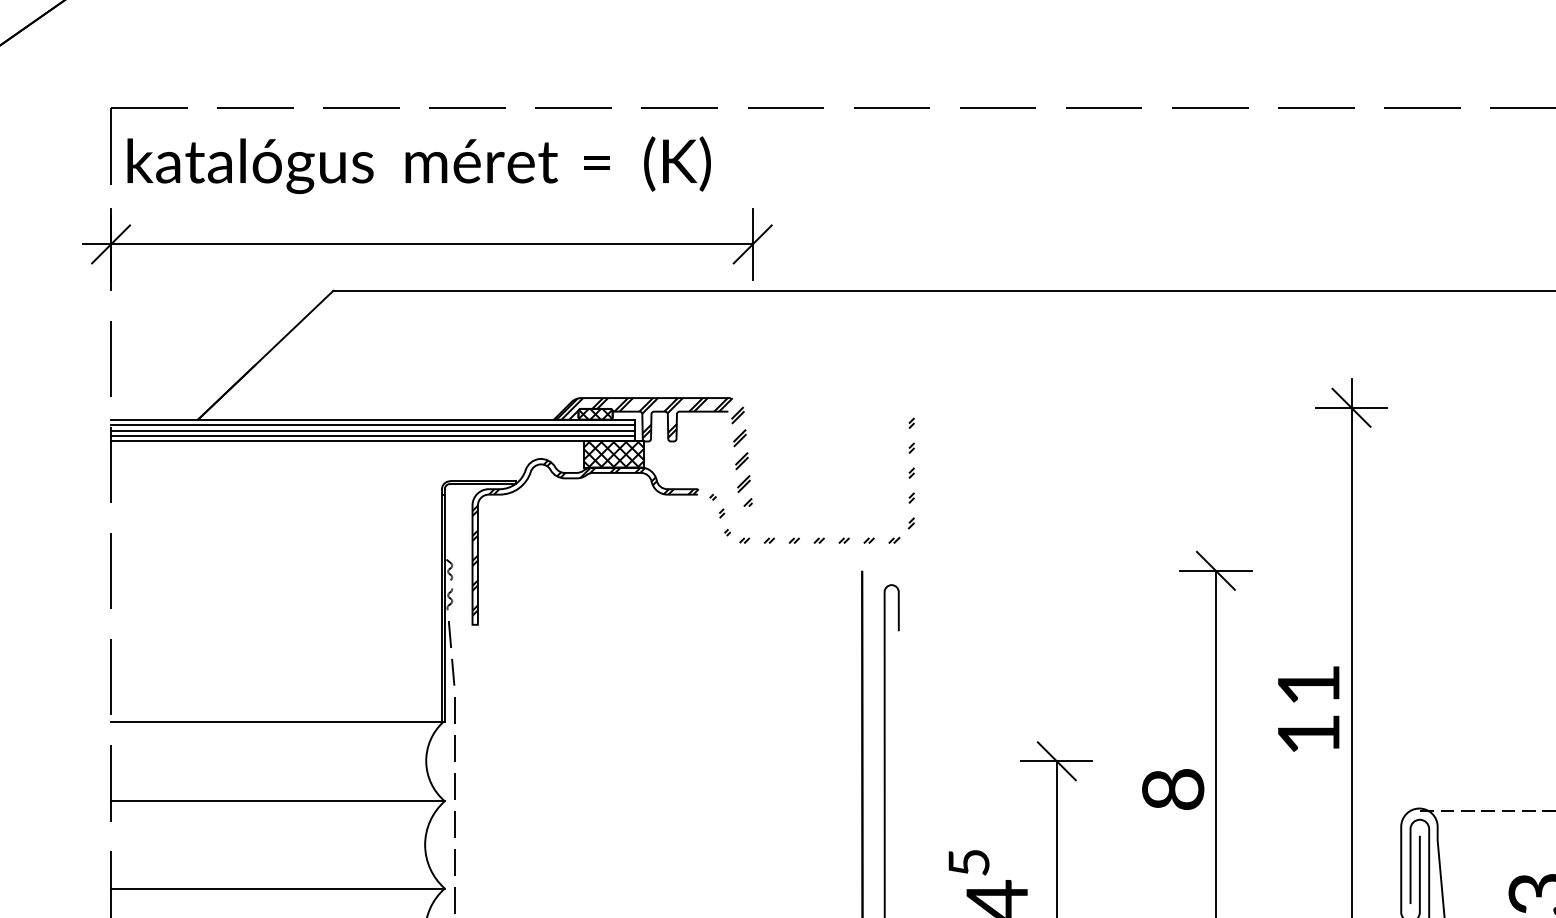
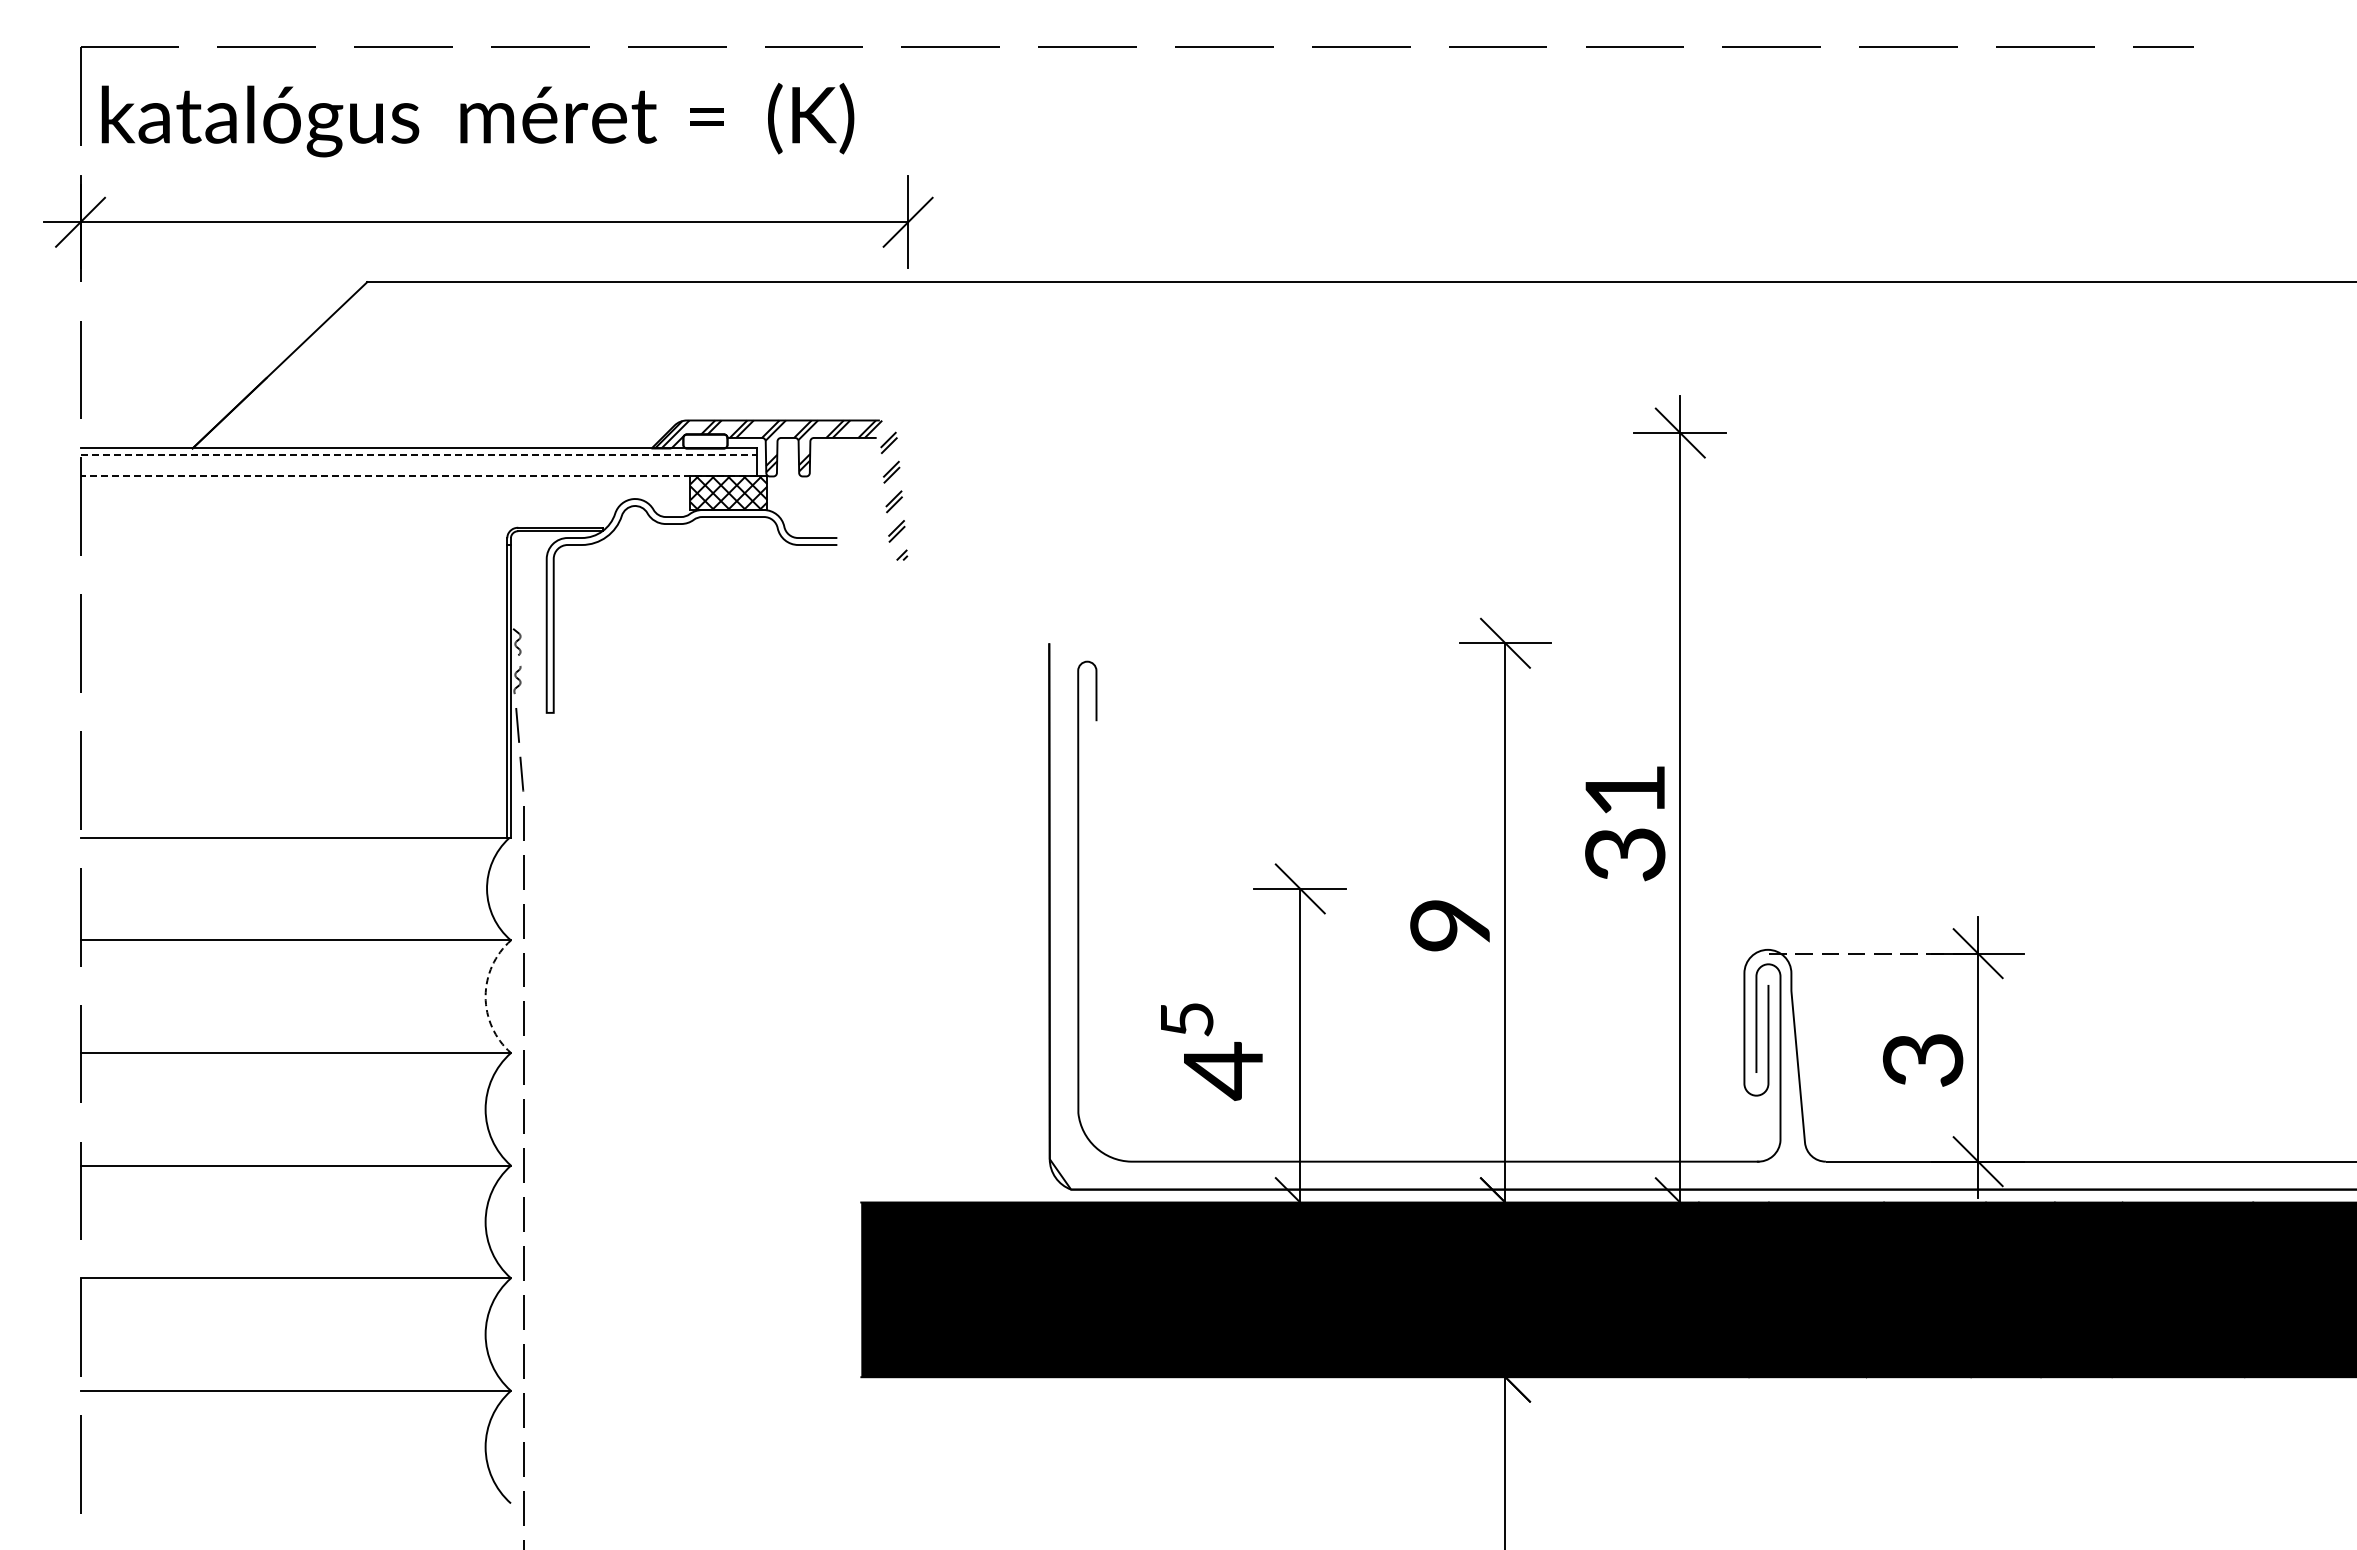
hatch: (595, 414) -> (705, 441), removed
line: (373, 425) -> (419, 455), solid -> dashed
line: (373, 430) -> (418, 462), removed
line: (373, 436) -> (418, 469), removed
line: (373, 441) -> (418, 476), solid -> dashed
hatch: (693, 516) -> (831, 573), removed
text: (1309, 734) -> (1625, 854), 11 -> 31
text: (1174, 788) -> (1451, 924), 8 -> 9
arc: (425, 844) -> (485, 996), solid -> dashed

